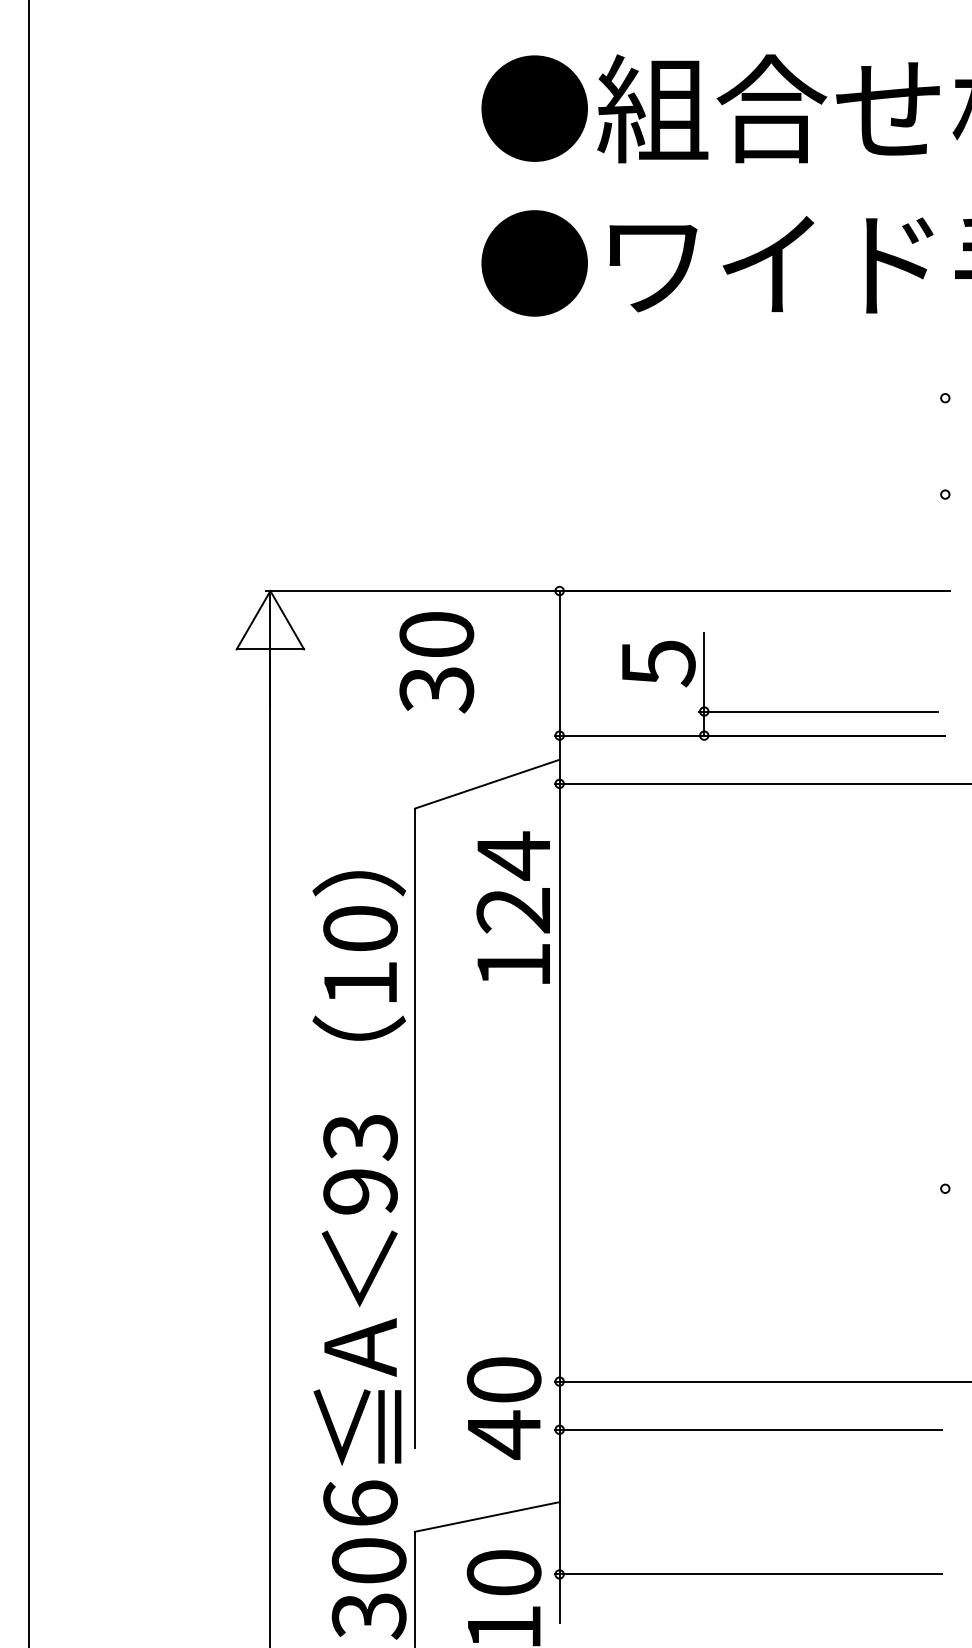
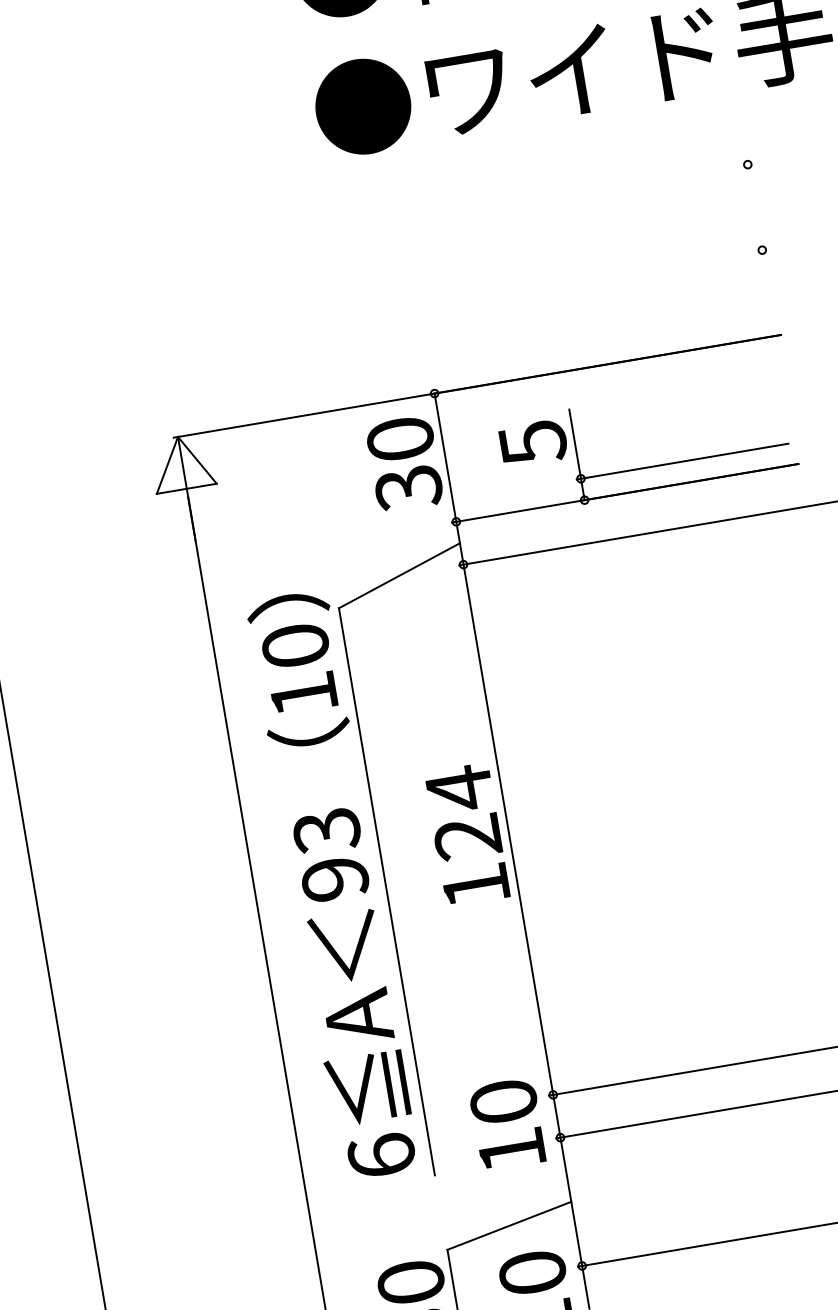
text: (436, 662) -> (404, 463), moved
text: (512, 907) -> (466, 834), moved
text: (358, 1198) -> (334, 885), moved
text: (504, 1434) -> (512, 1150), 40 -> 10

